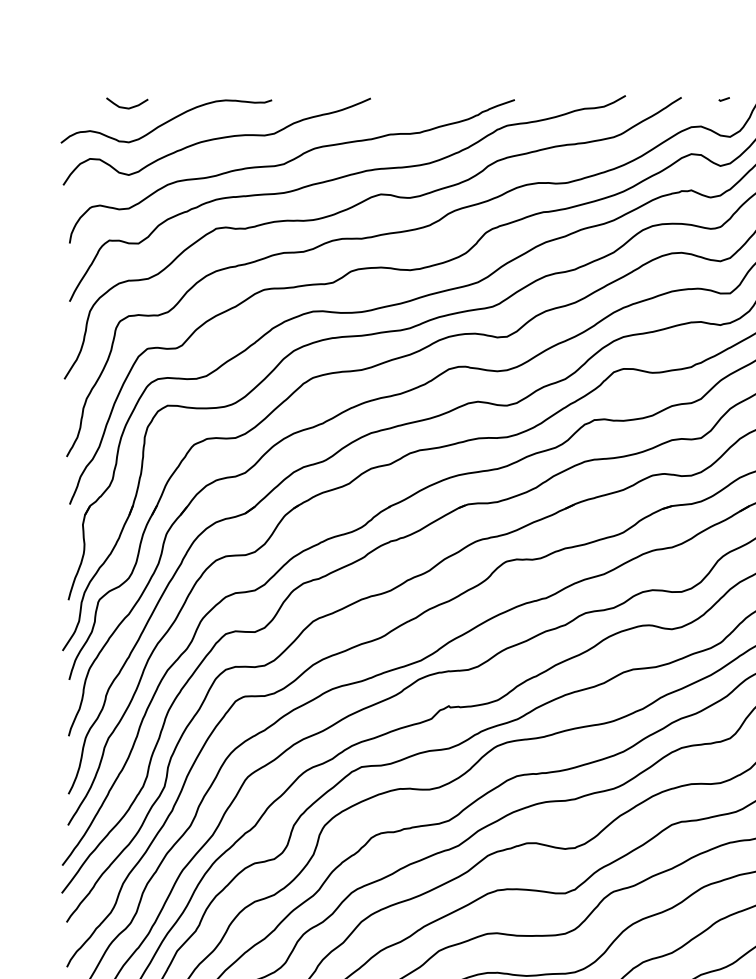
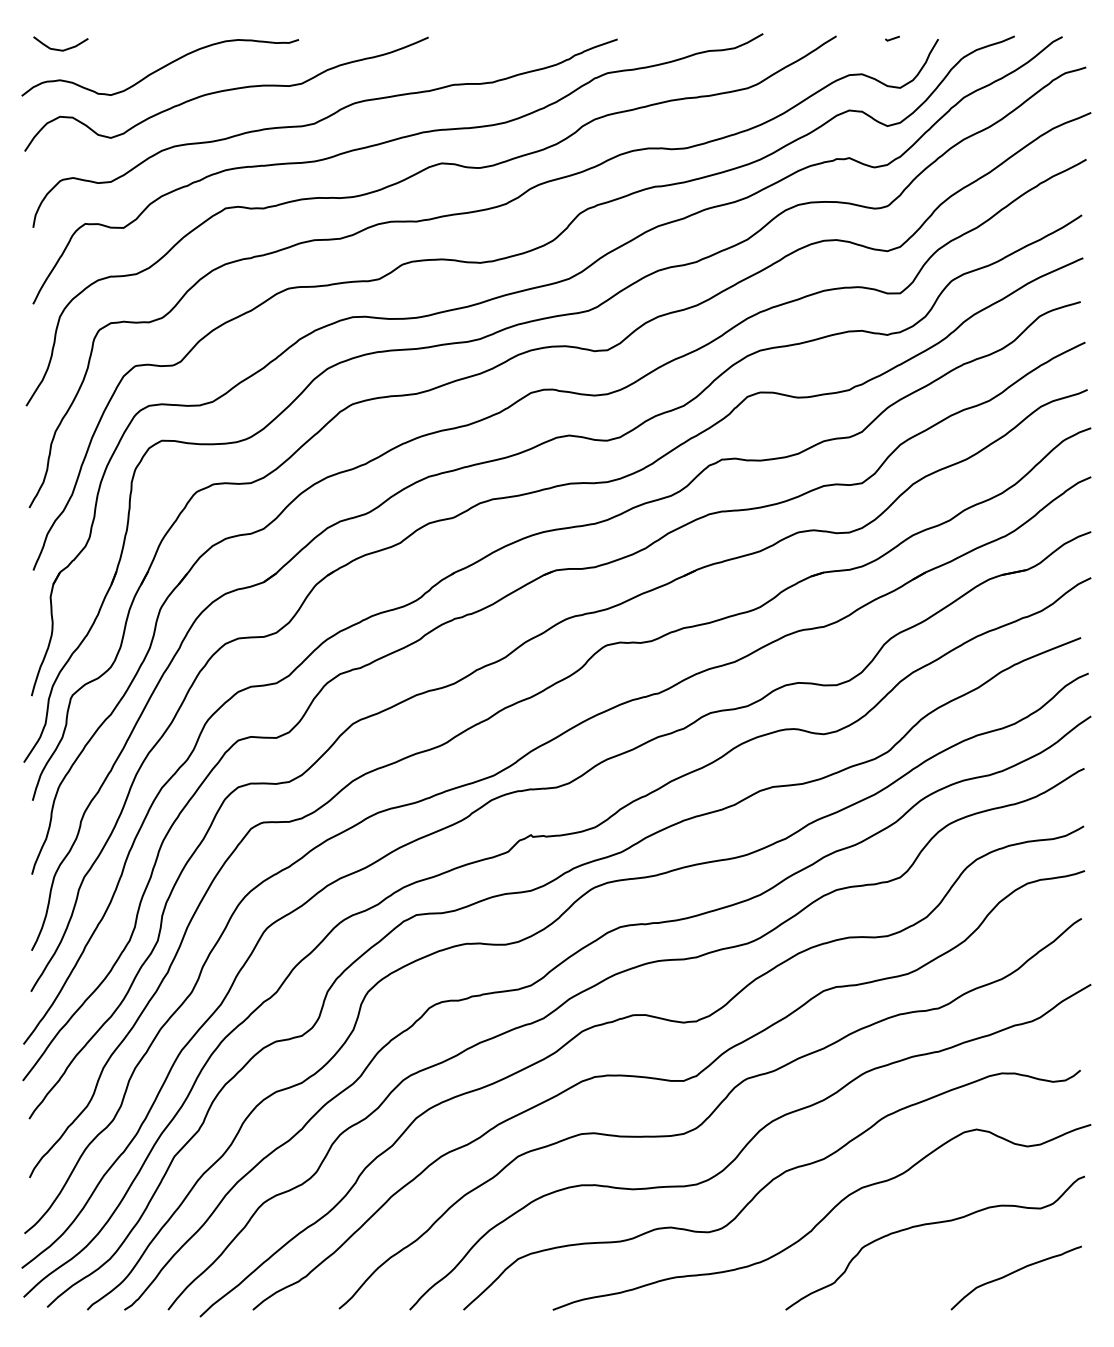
curve: (127, 107) -> (60, 49), moved

